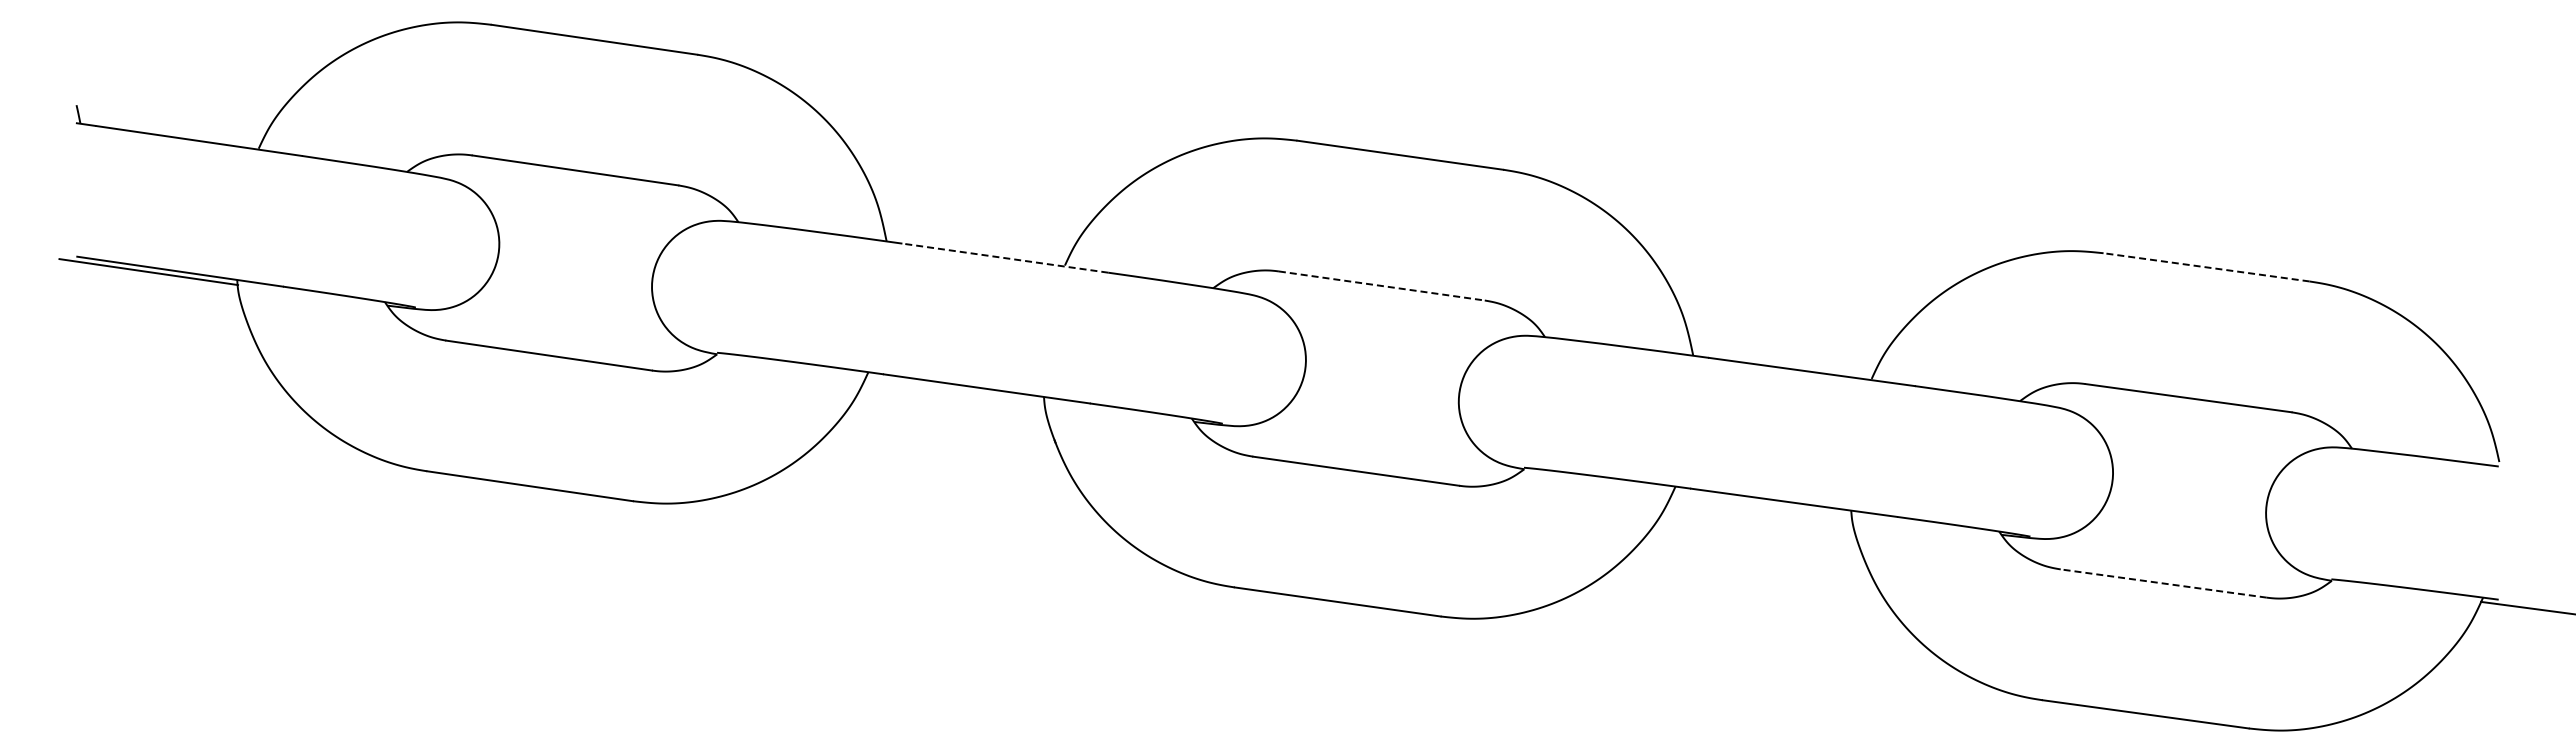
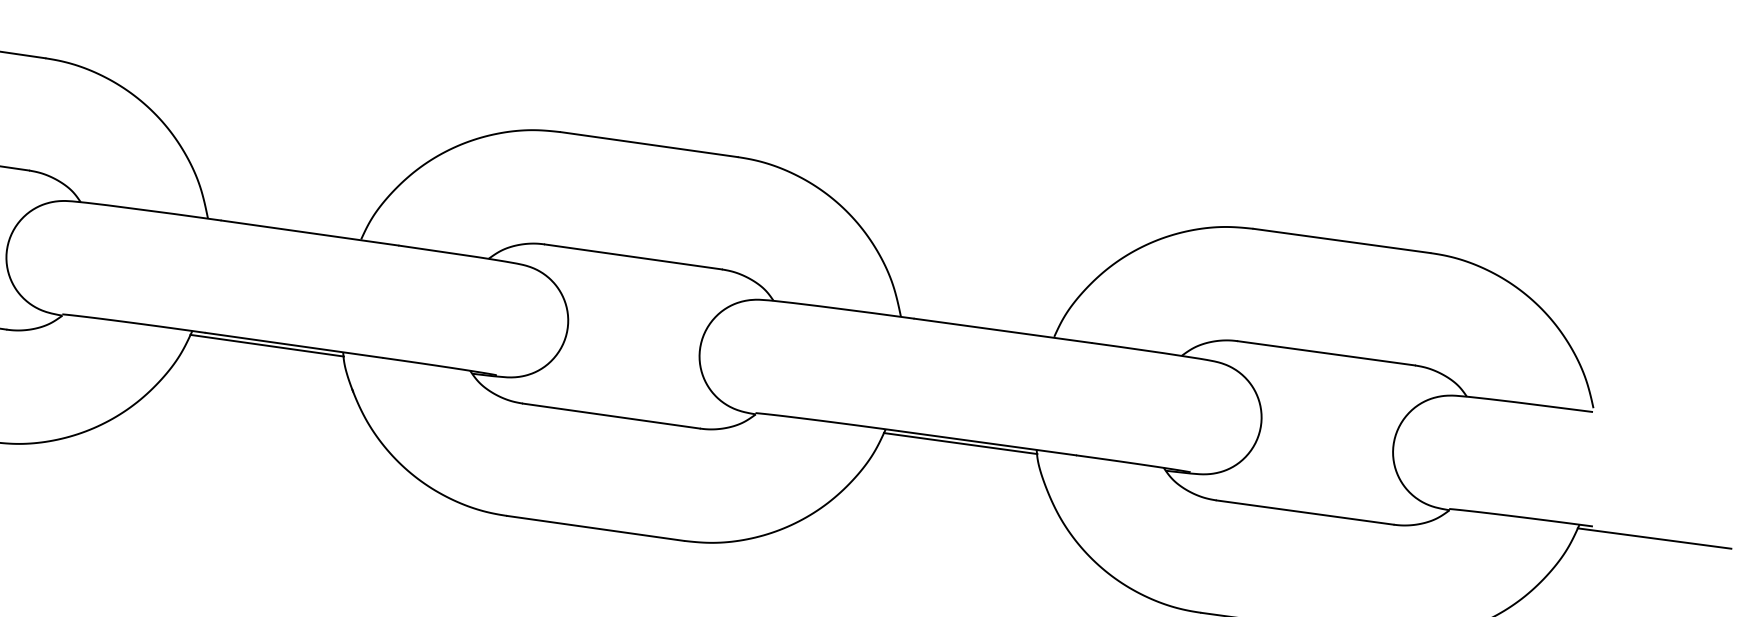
line: (1005, 258) -> (310, 233), dashed -> solid
line: (2206, 267) -> (1341, 241), dashed -> solid
line: (1381, 285) -> (633, 256), dashed -> solid
line: (955, 388) -> (267, 345), added
line: (1762, 502) -> (960, 442), added
line: (2163, 583) -> (1304, 512), dashed -> solid

